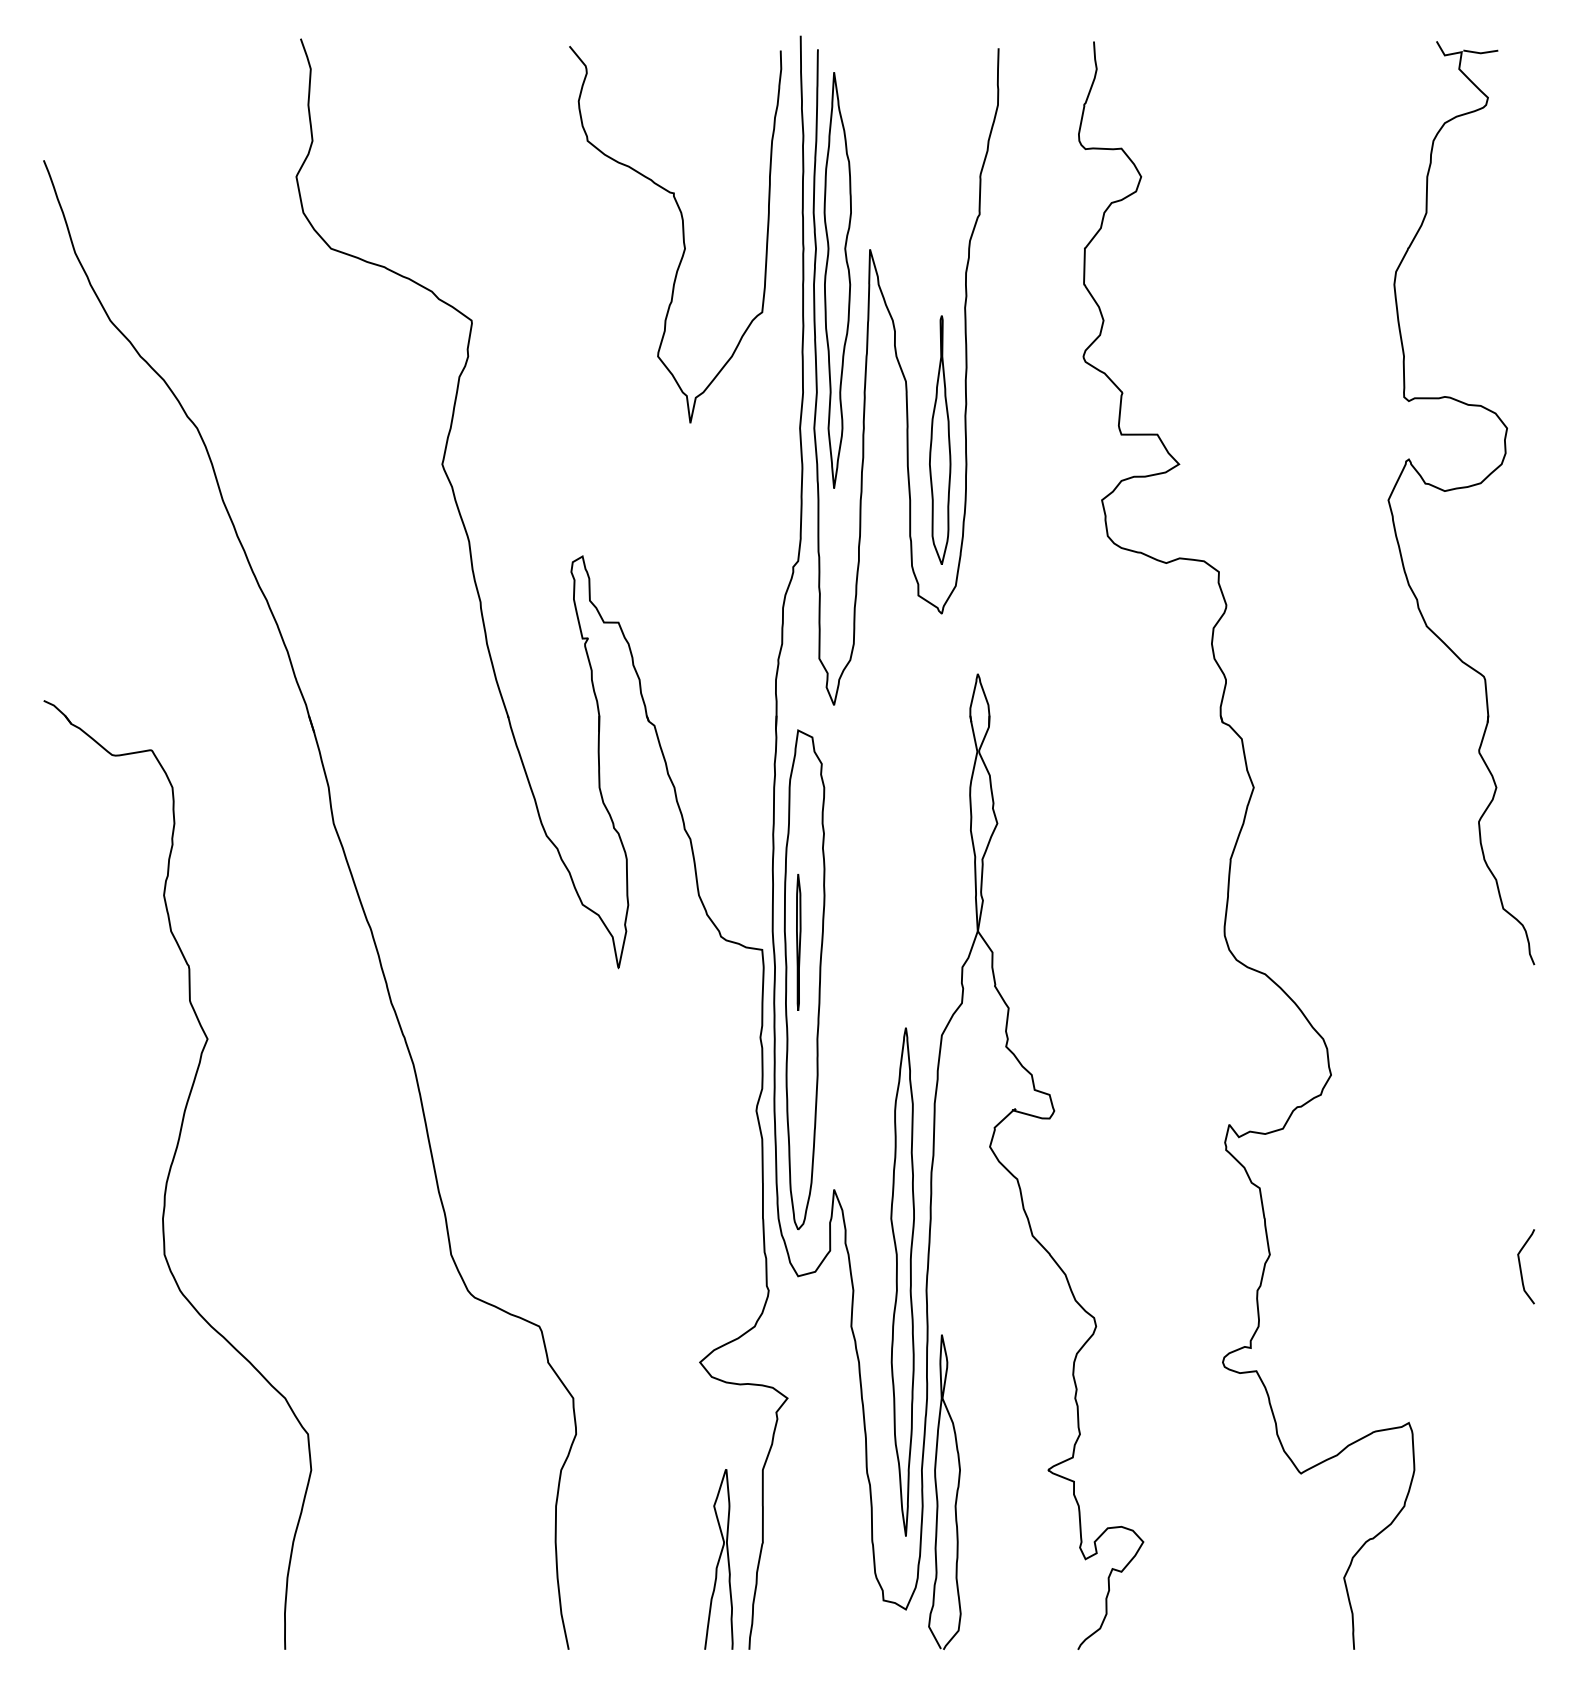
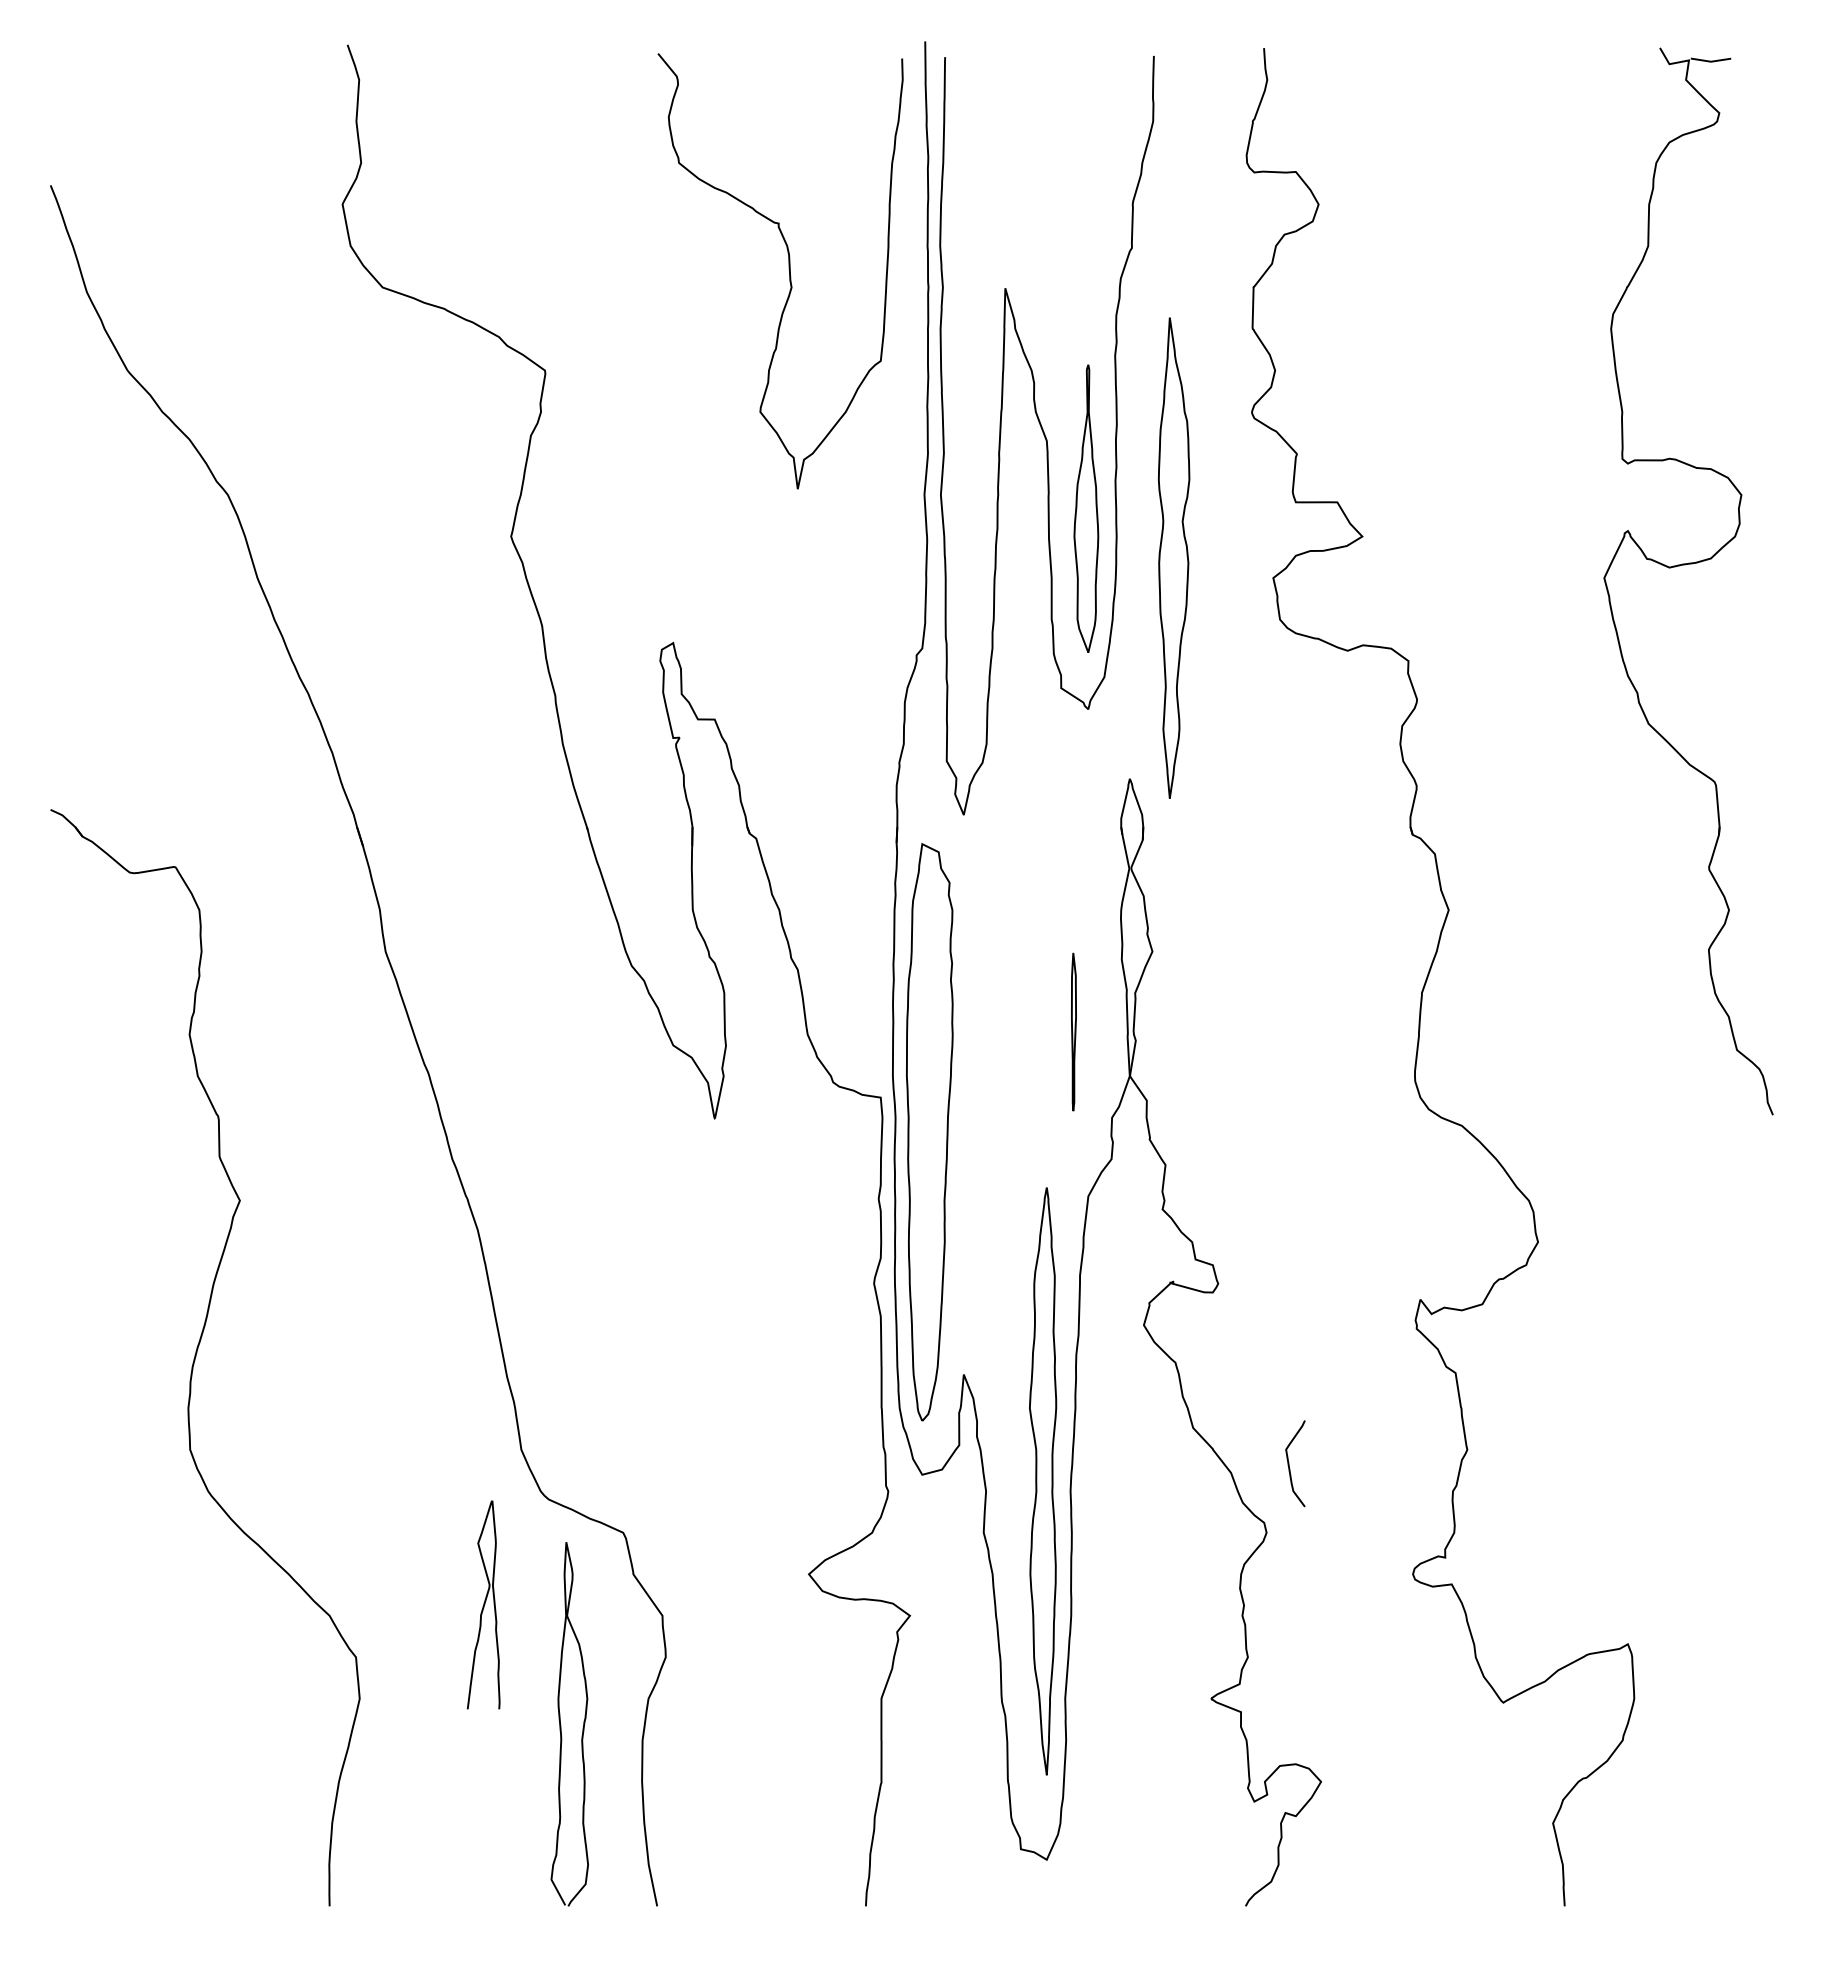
part: (837, 279) -> (1173, 557), moved
part: (798, 941) -> (1073, 1031), moved
curve: (1521, 1266) -> (1289, 1463), moved
curve: (937, 1492) -> (561, 1724), moved
curve: (718, 1559) -> (483, 1604), moved

